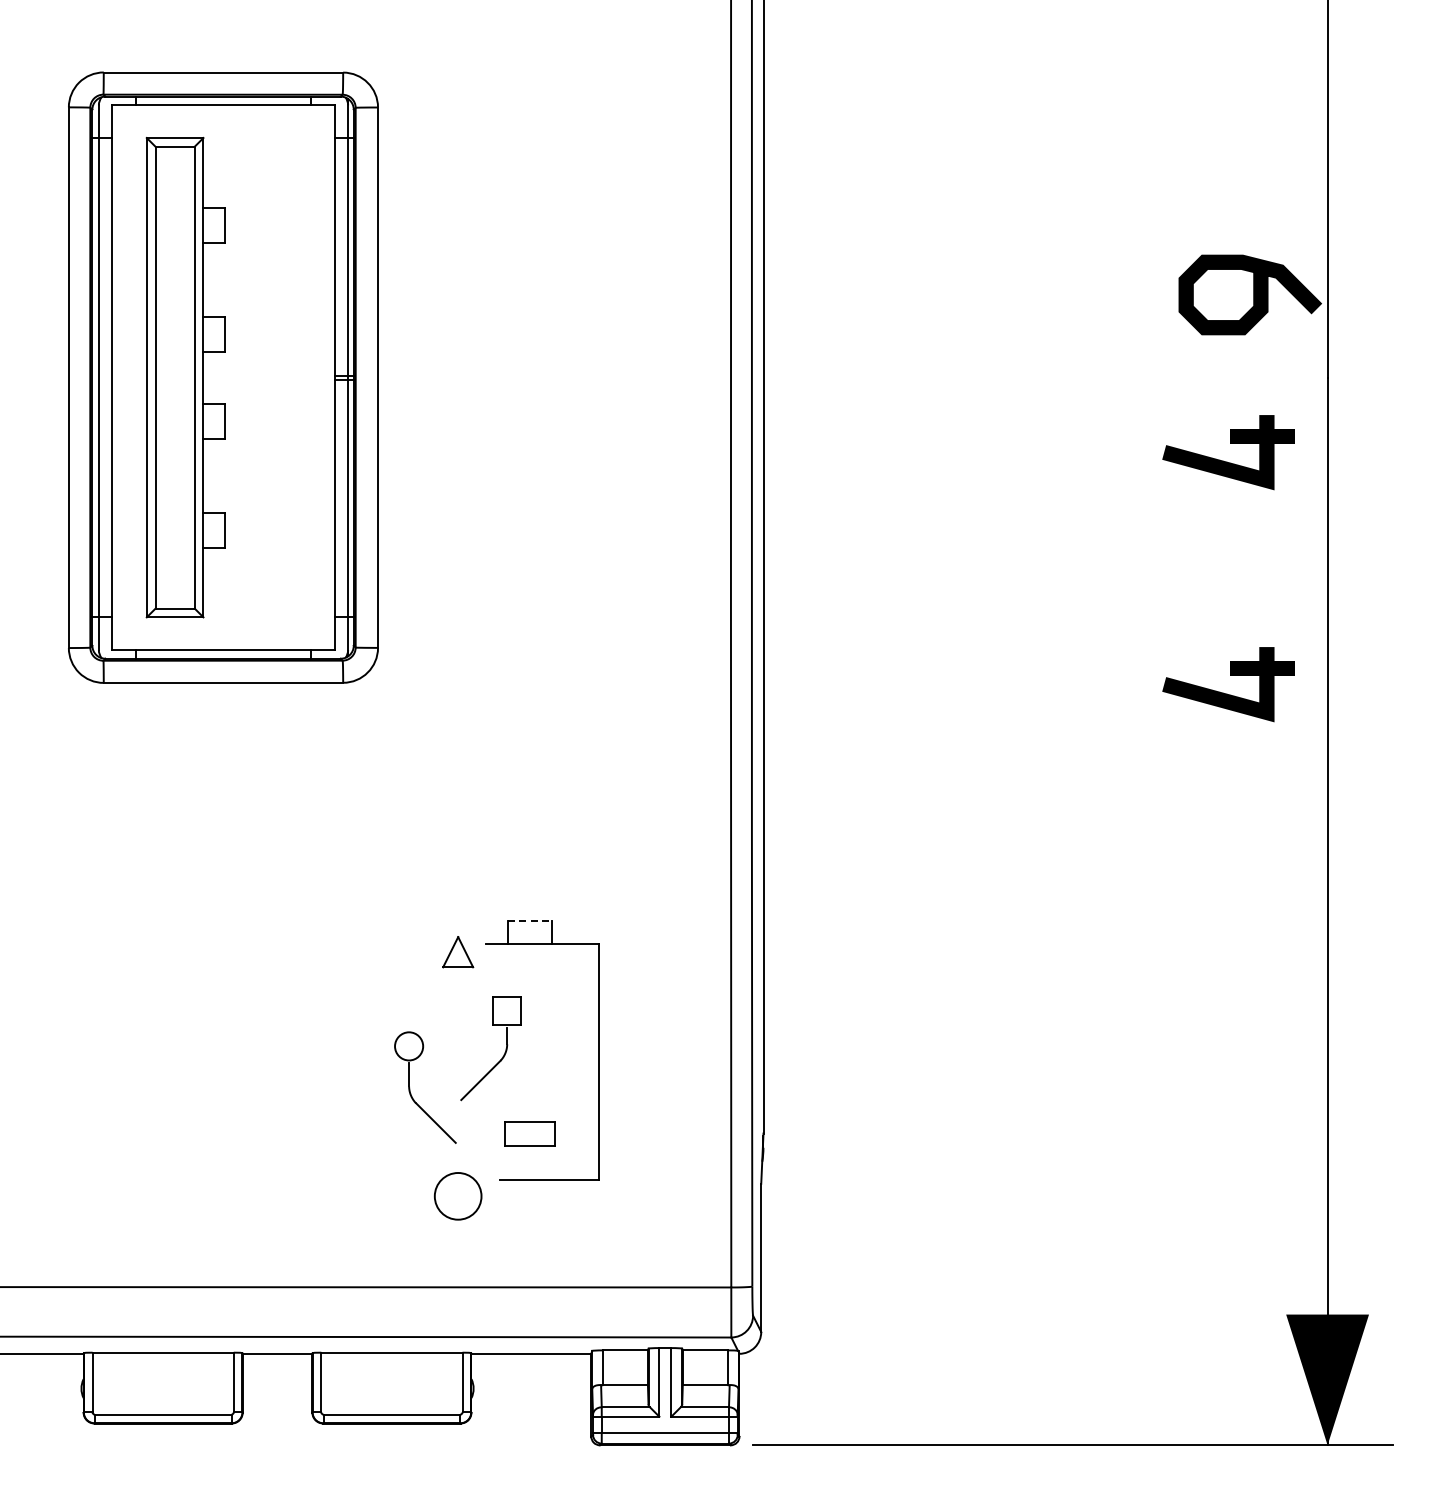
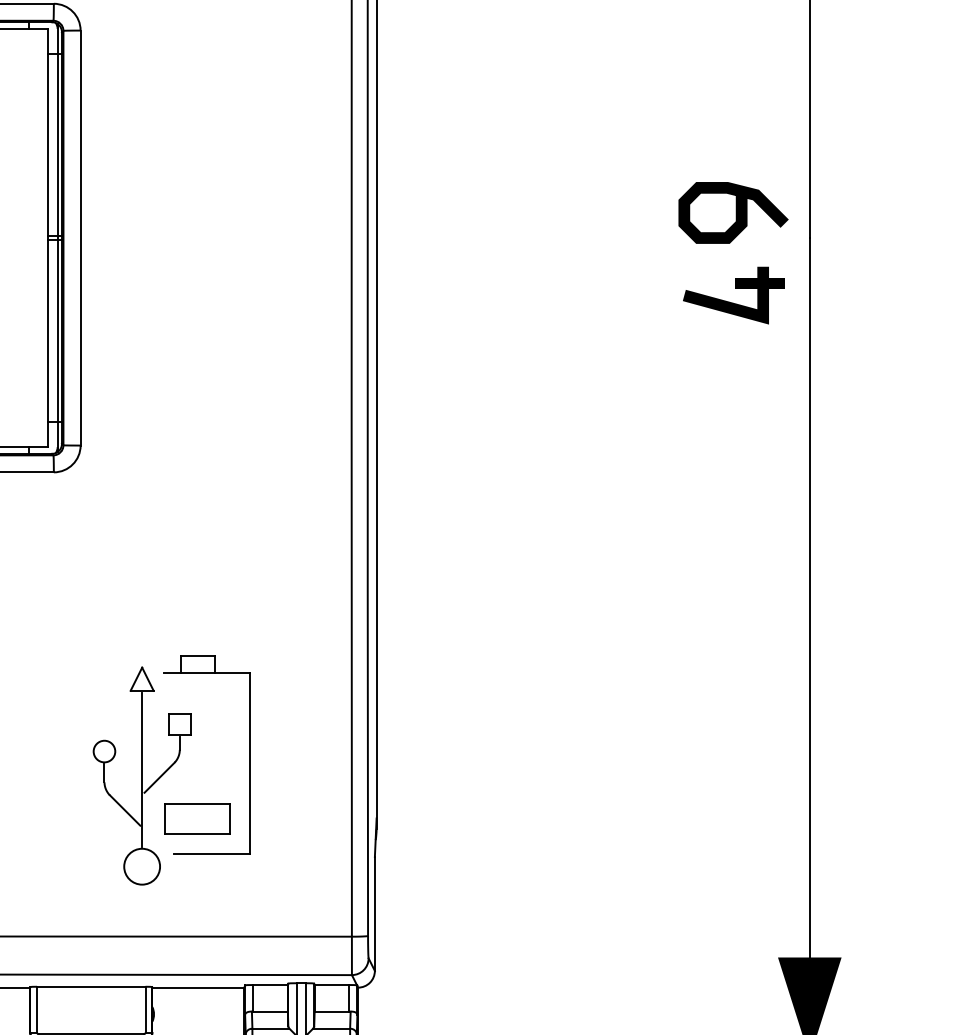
curve: (1253, 294) -> (736, 212), moved
part: (1227, 693) -> (732, 480), removed
line: (530, 921) -> (197, 655), dashed -> solid
line: (458, 1069) -> (142, 769), added
part: (529, 1133) -> (196, 818), size x1.67

